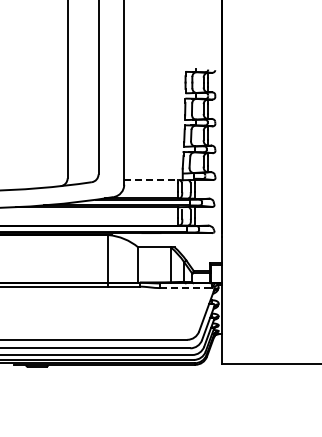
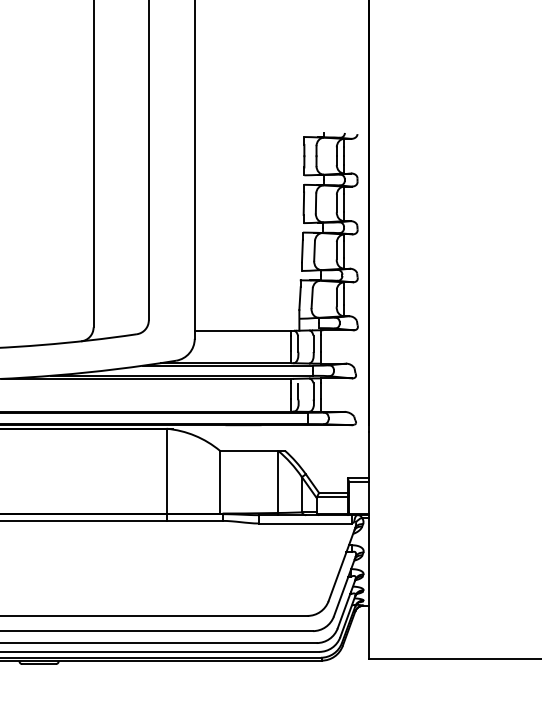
line: (151, 180) -> (243, 331), dashed -> solid
line: (186, 288) -> (306, 524), dashed -> solid

